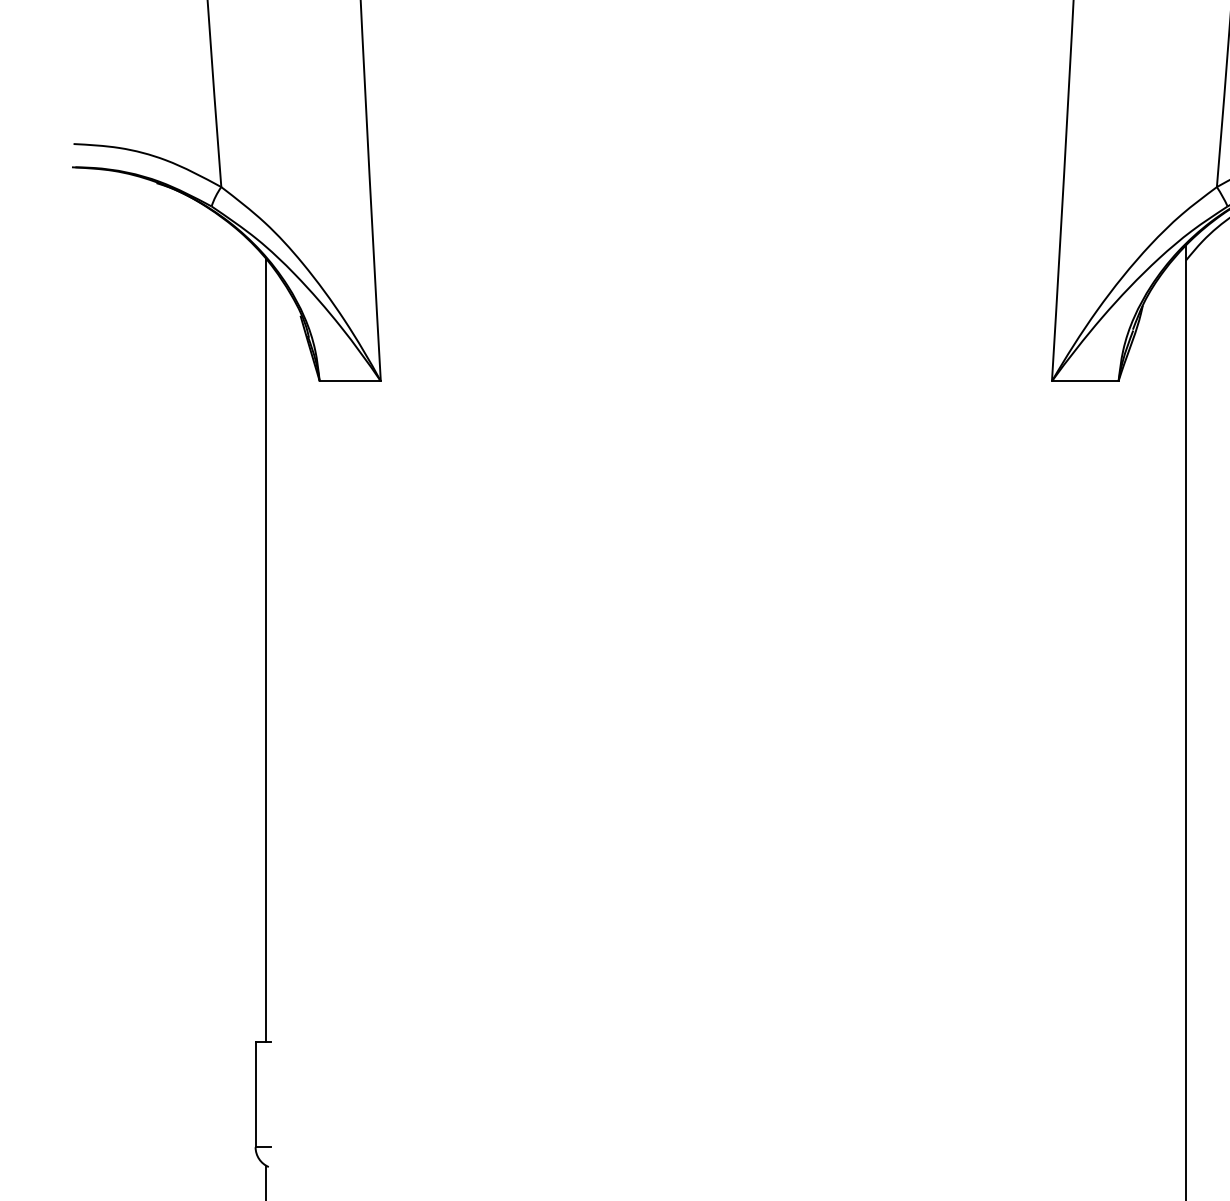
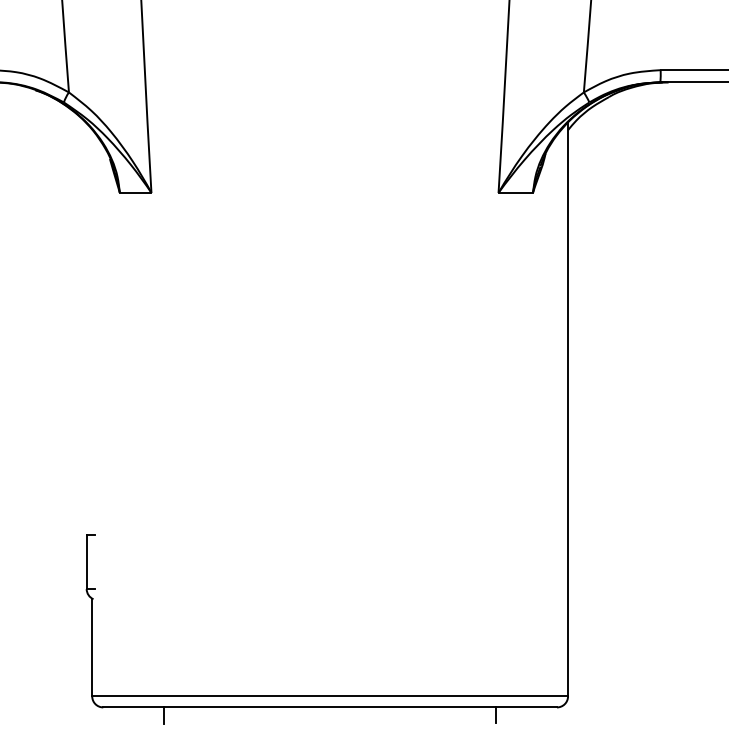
line: (266, 649) -> (92, 331), removed

